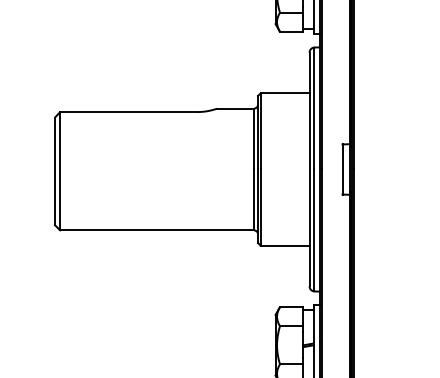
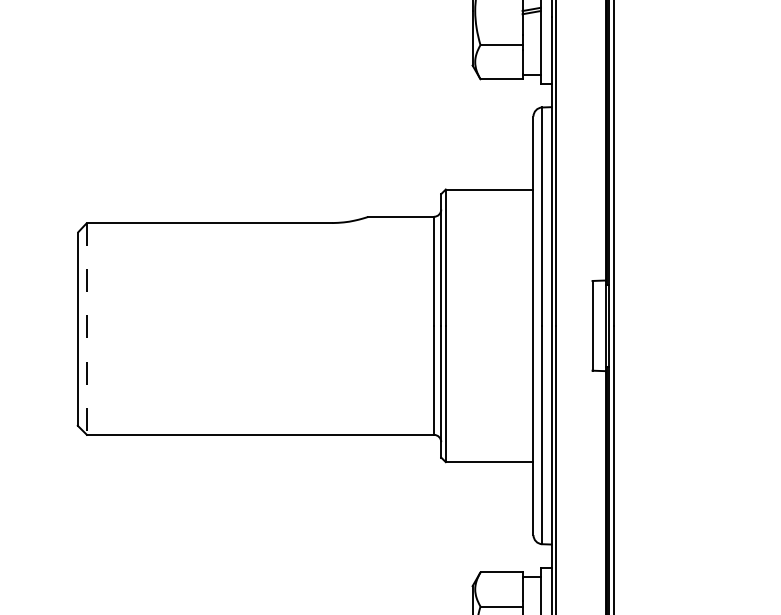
line: (60, 171) -> (87, 329), solid -> dashed

